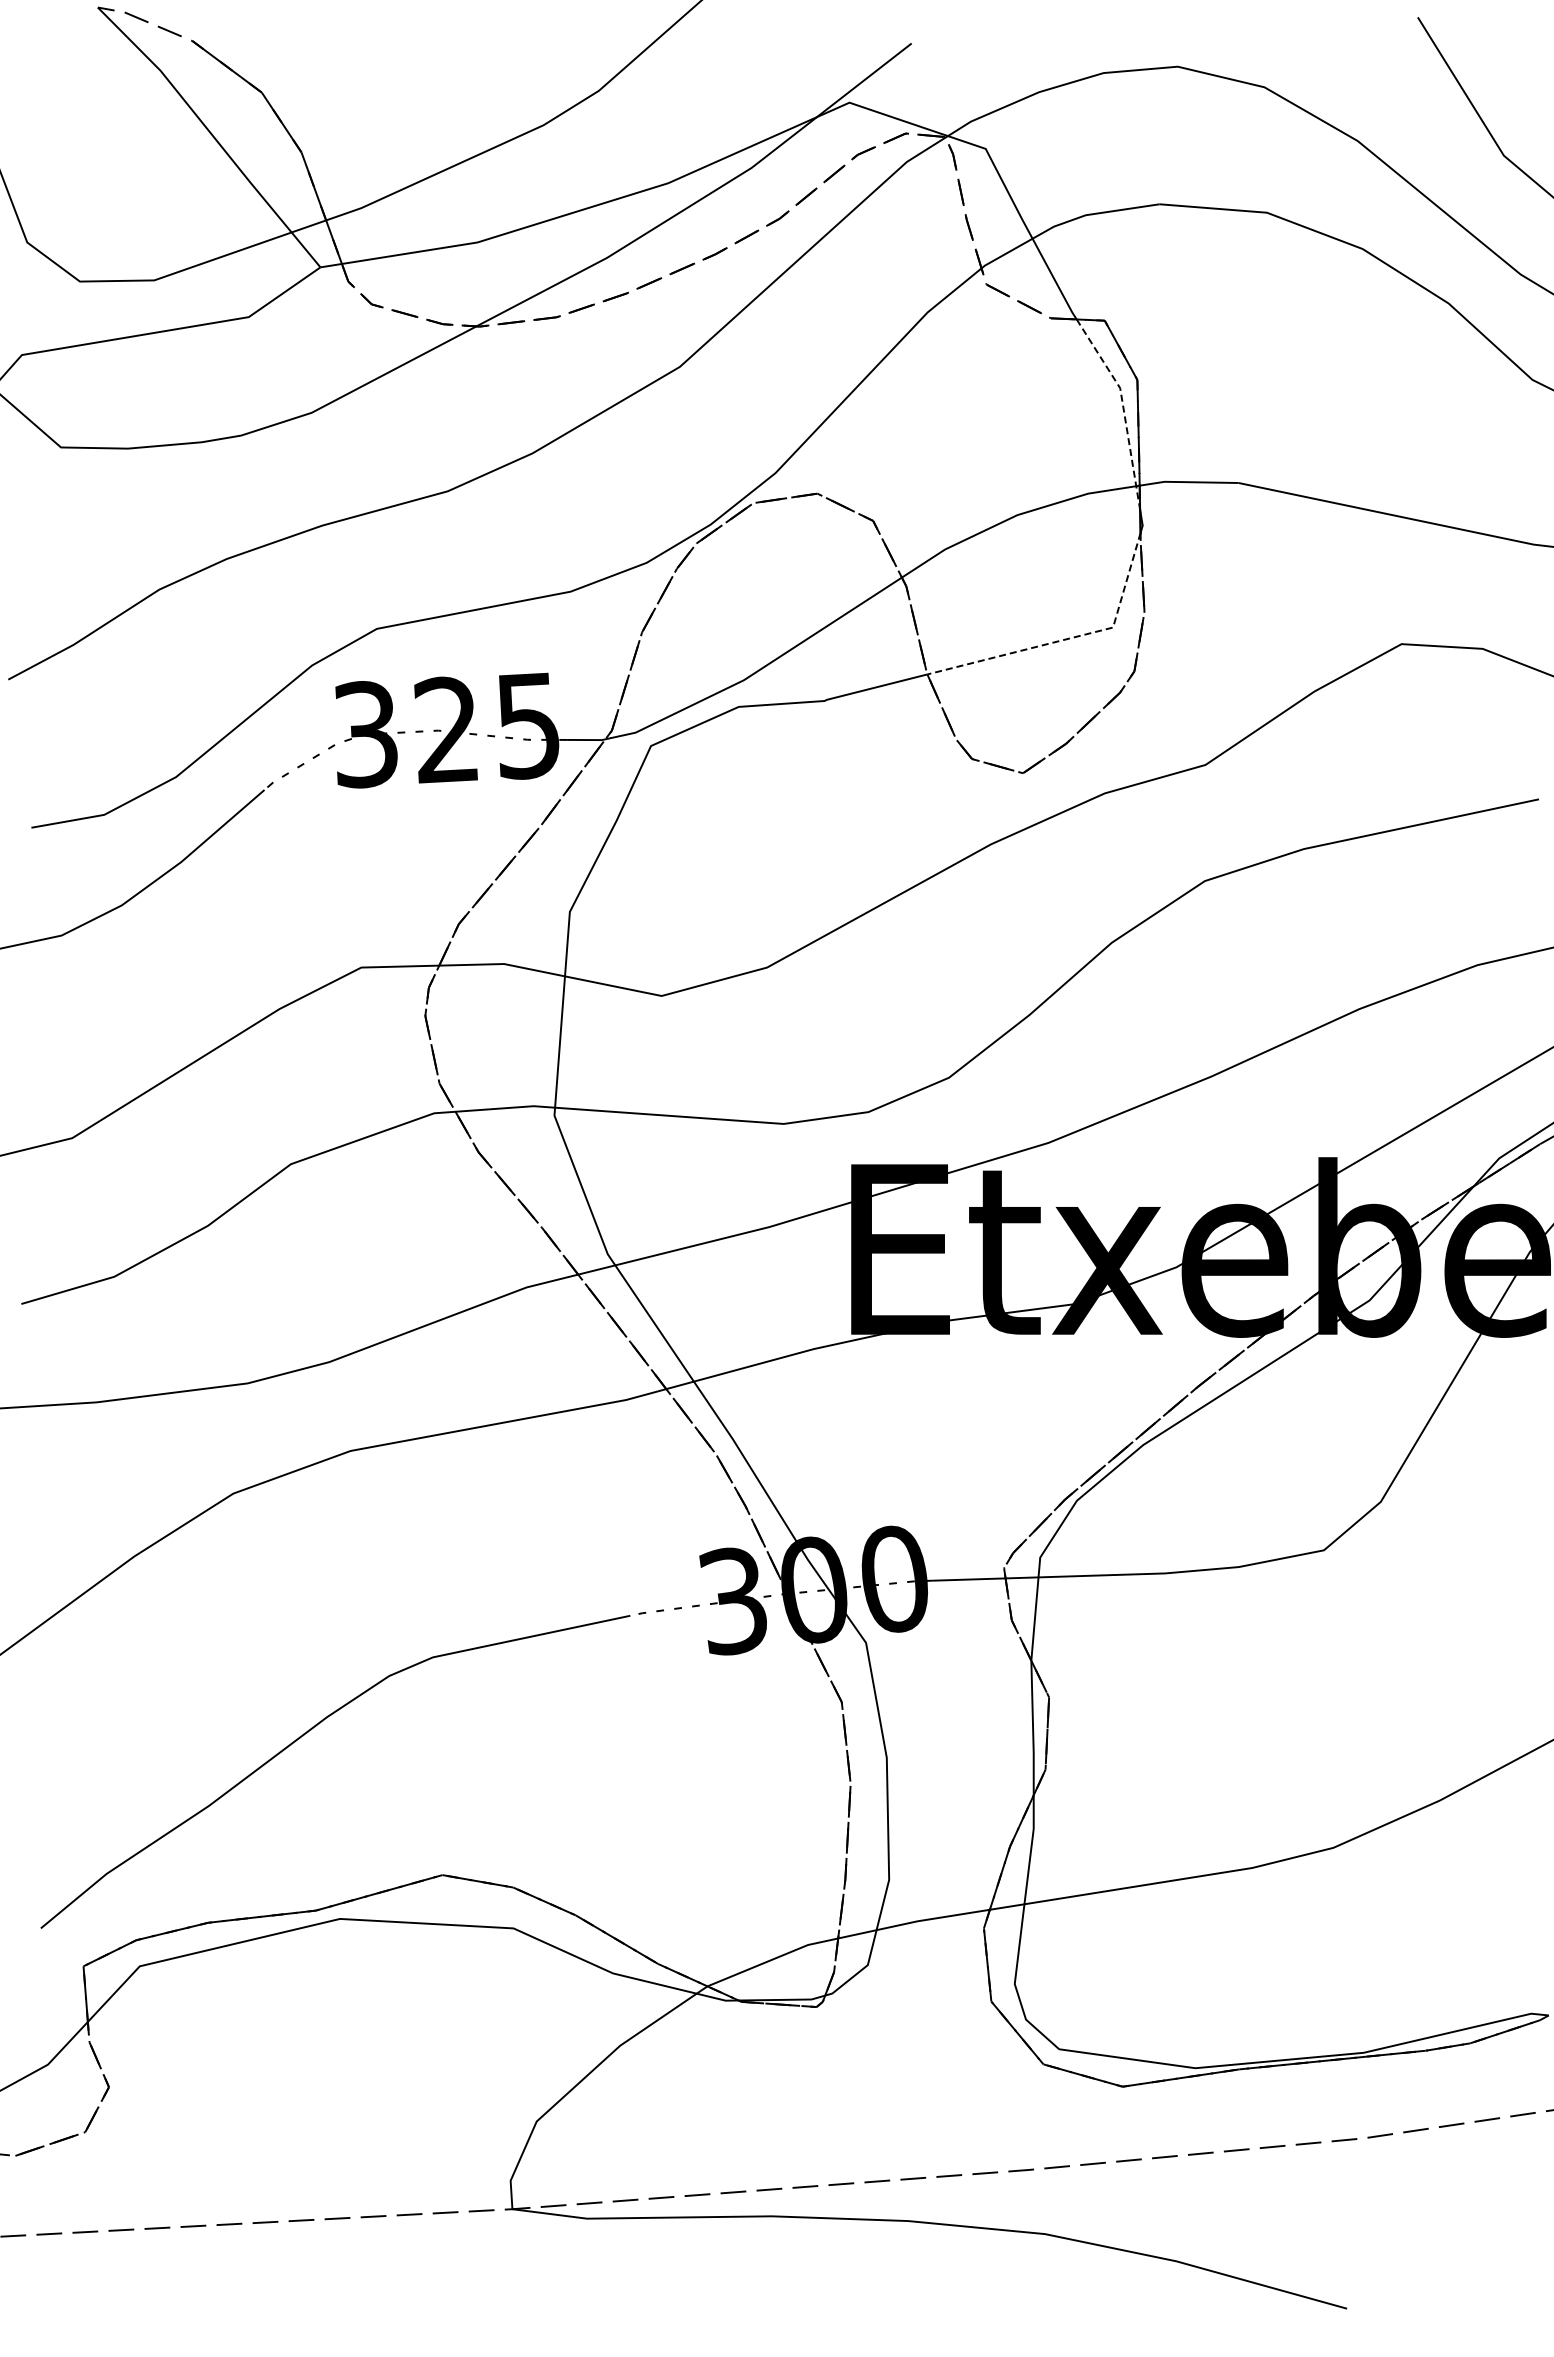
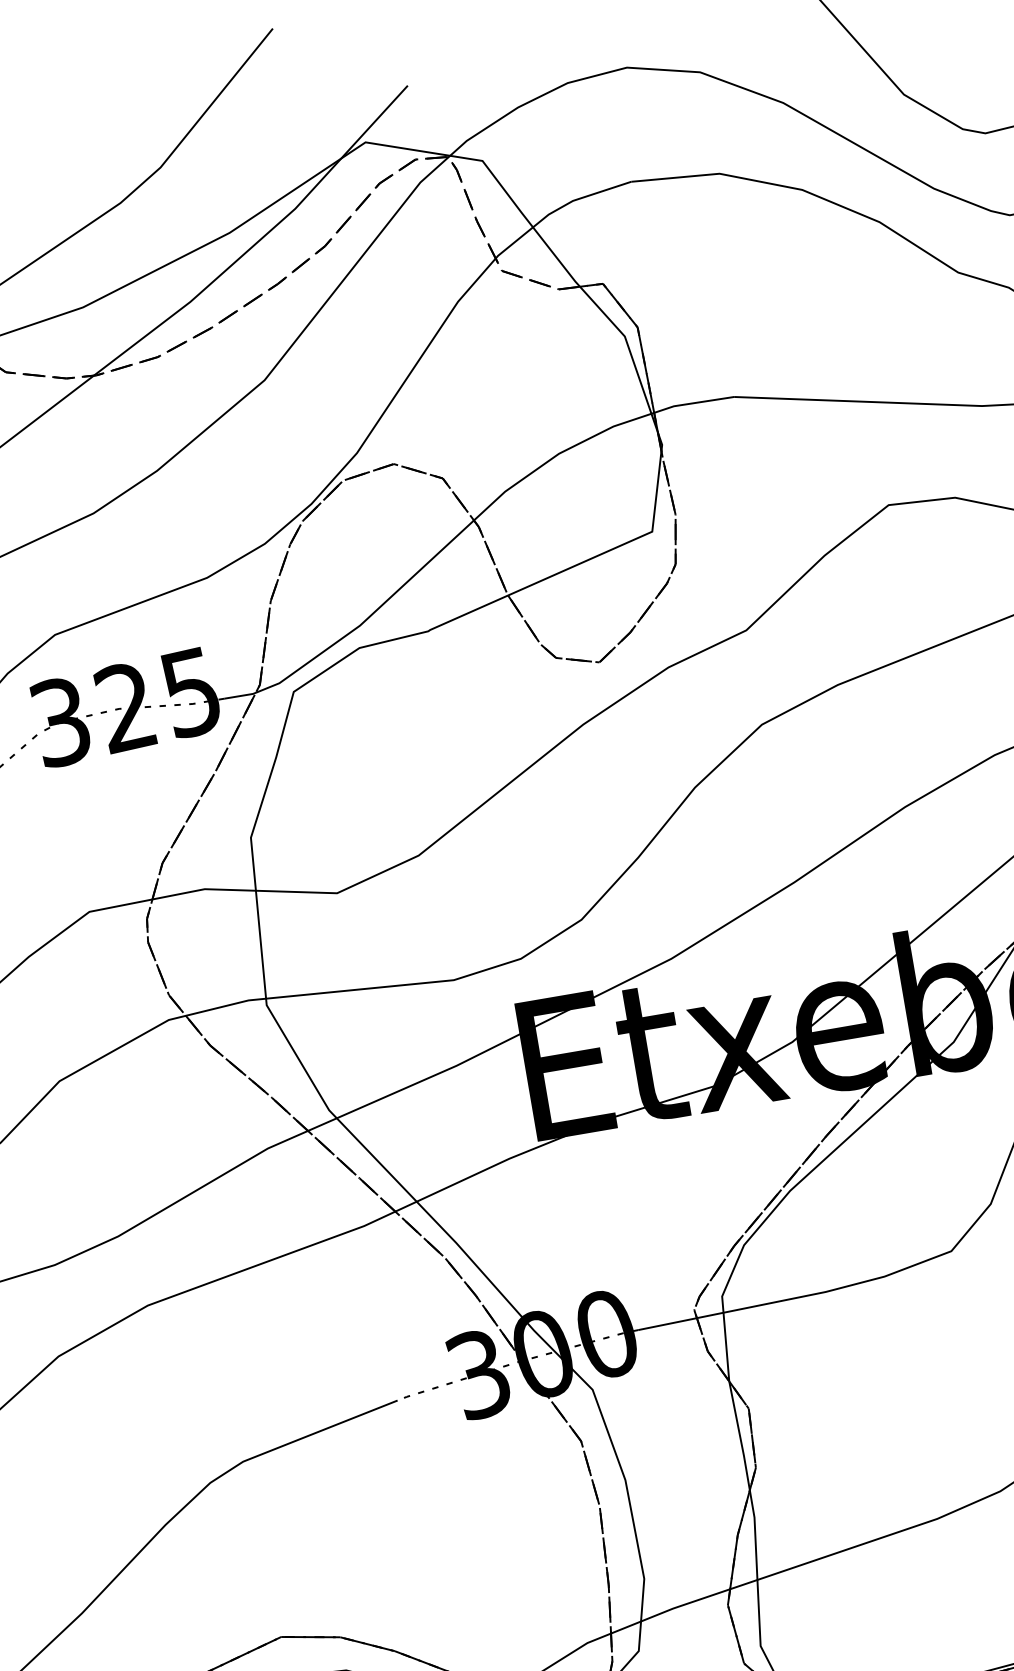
line: (1123, 408) -> (630, 352), dashed -> solid
line: (1068, 638) -> (617, 546), dashed -> solid

